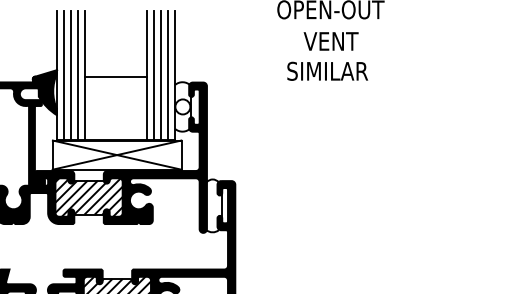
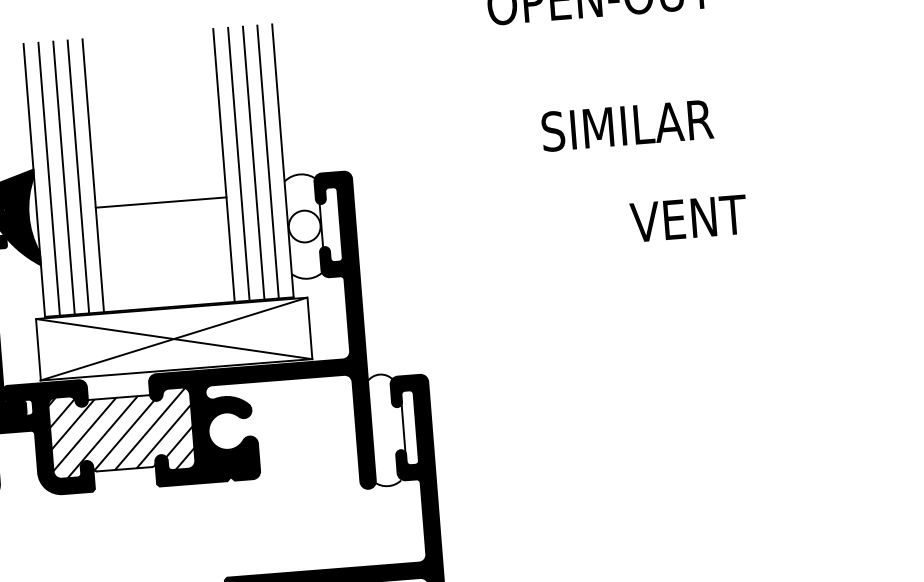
text: (330, 41) -> (687, 218), moved
text: (327, 70) -> (626, 123), moved
line: (116, 77) -> (161, 202), moved

